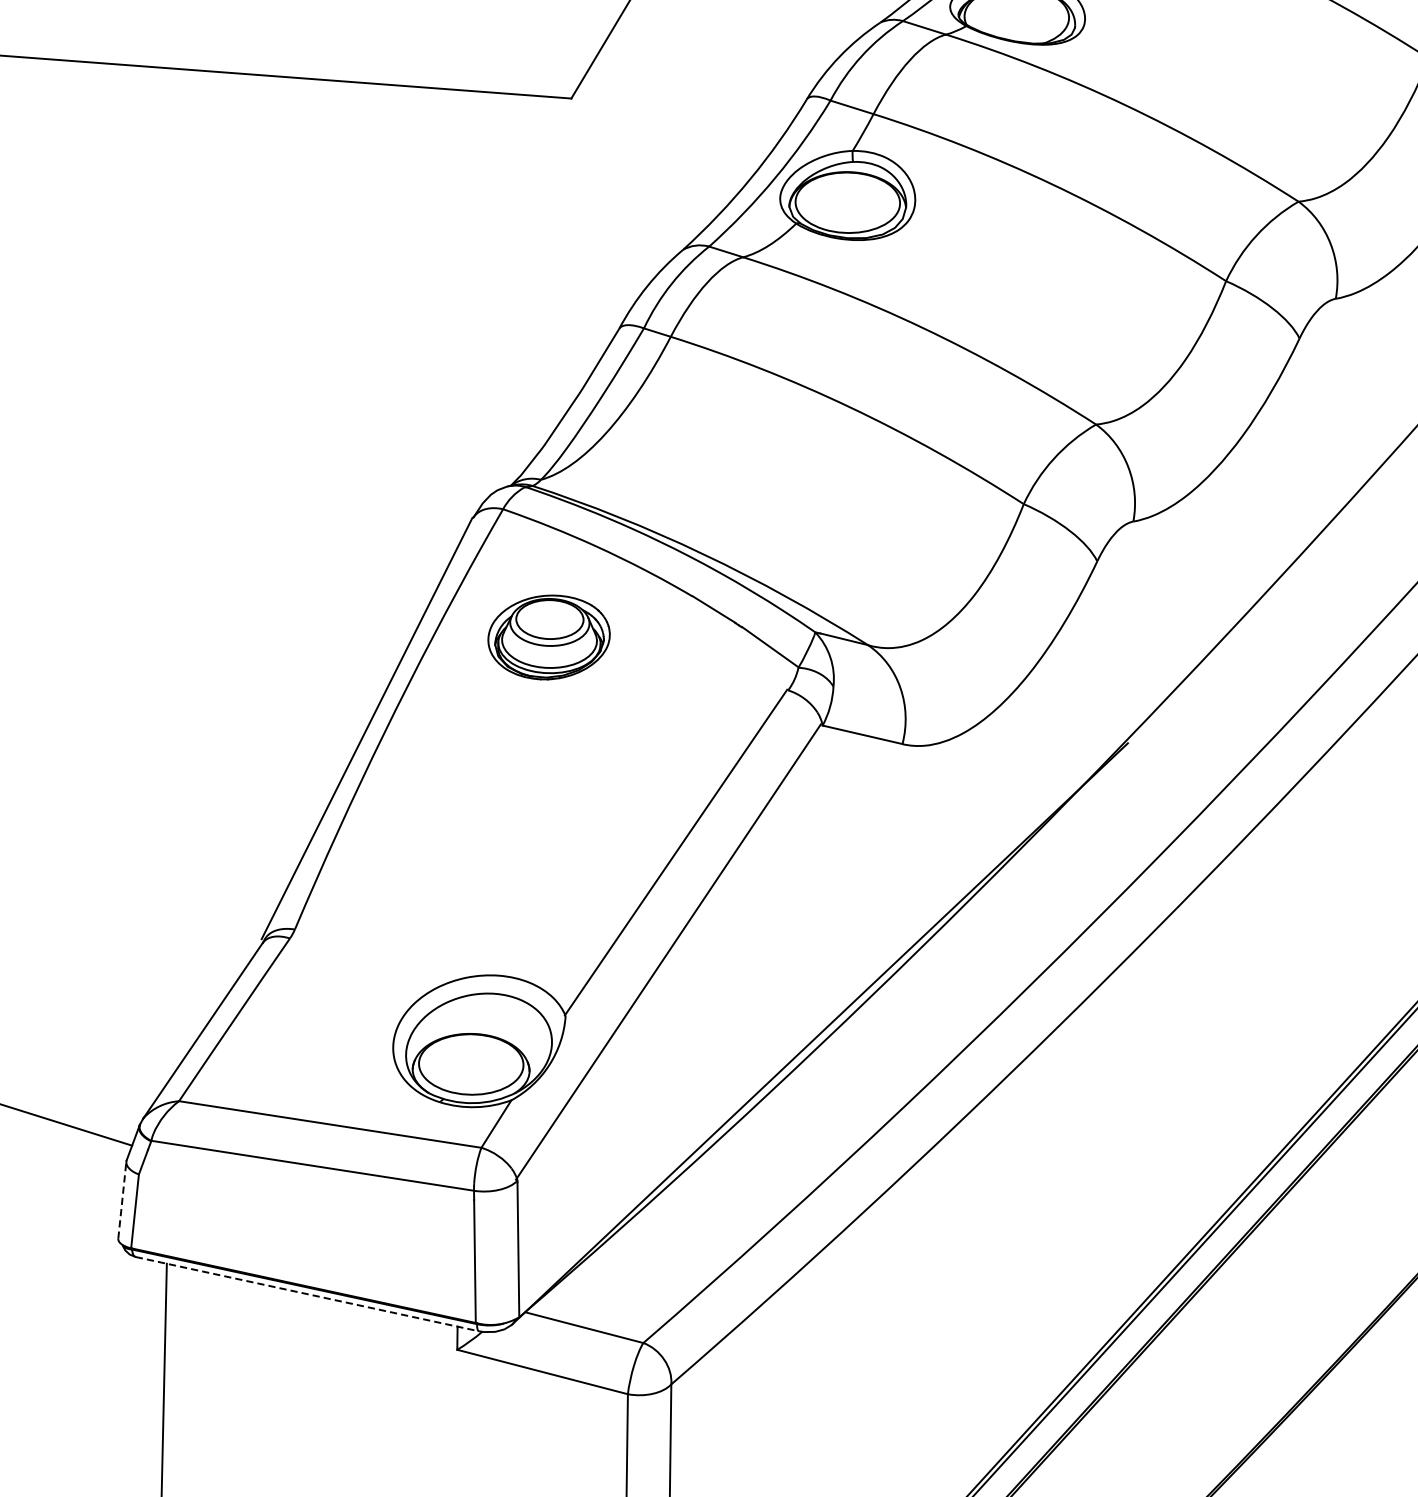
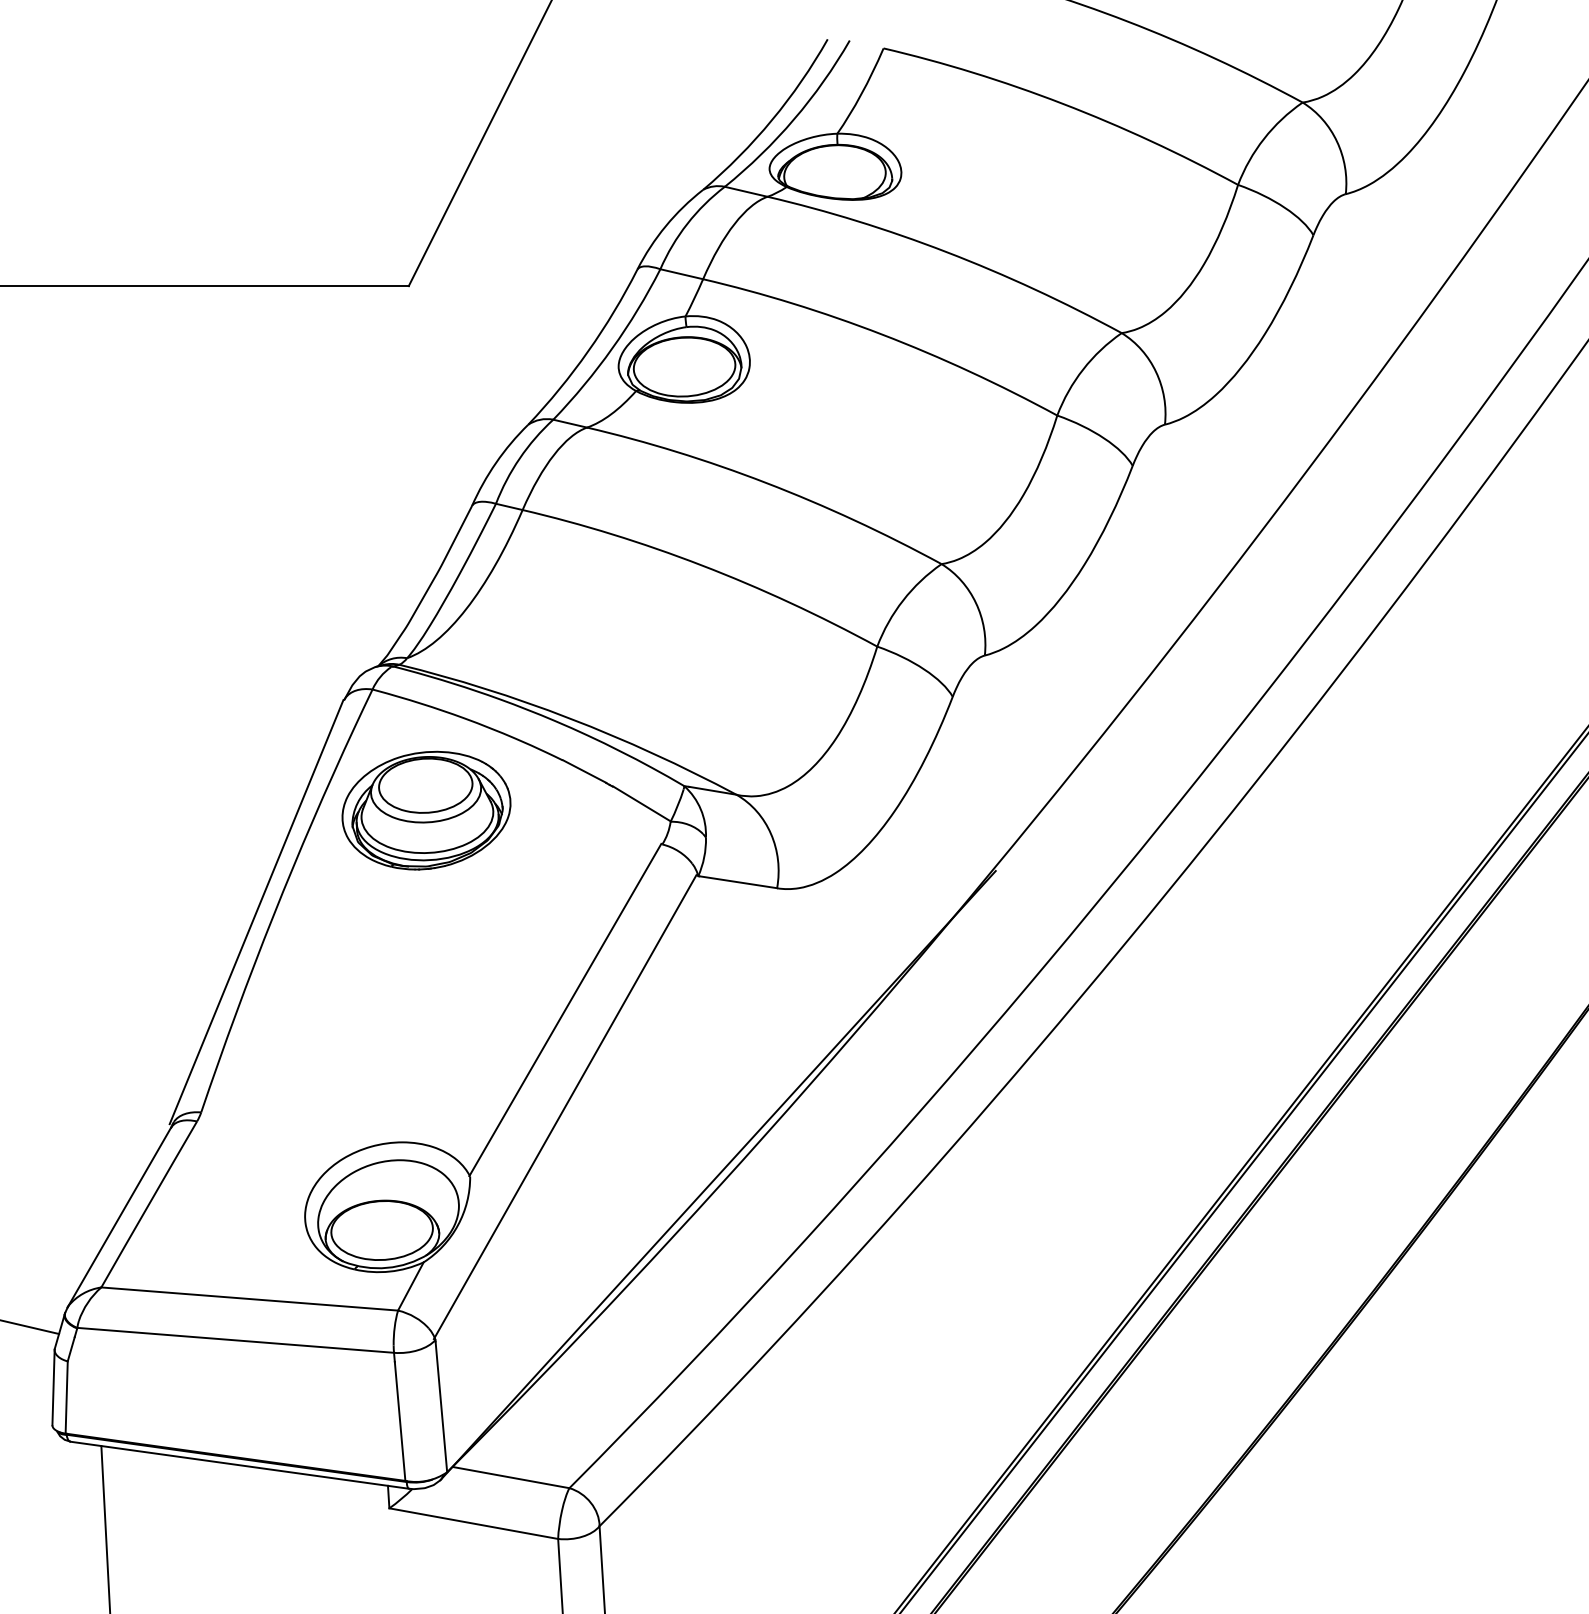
part: (549, 637) -> (426, 810), size x1.43
line: (122, 1200) -> (53, 1387), dashed -> solid
line: (306, 1294) -> (239, 1465), dashed -> solid

